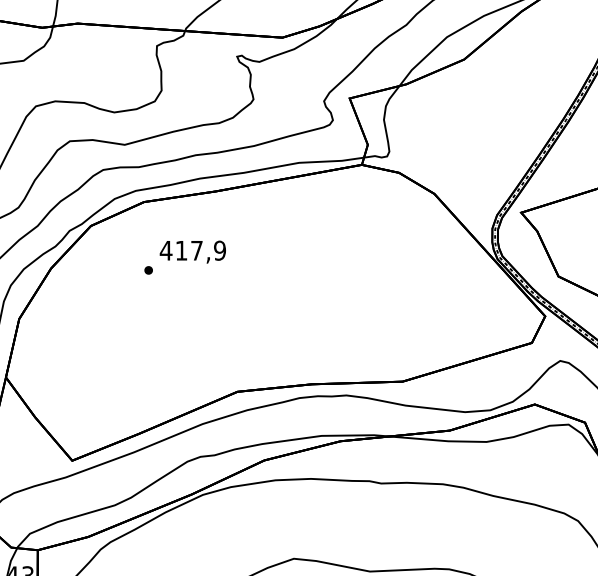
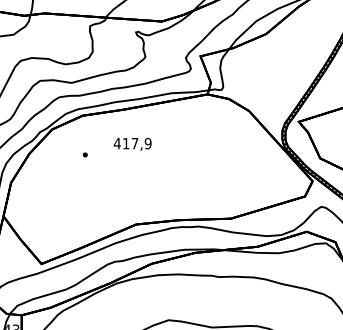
text: (192, 250) -> (132, 143), moved

